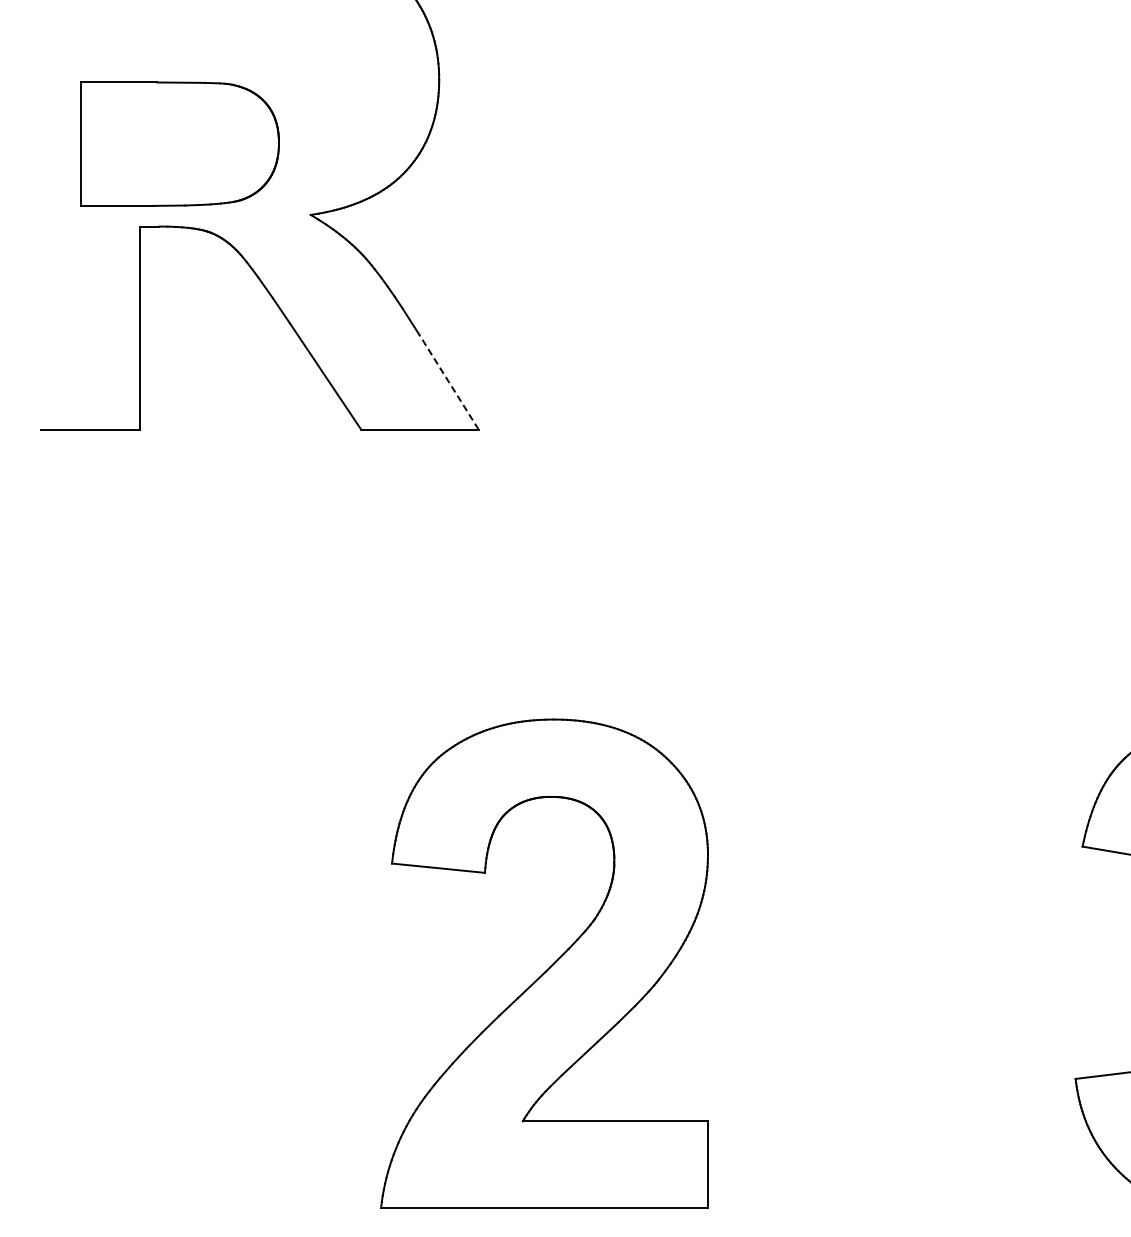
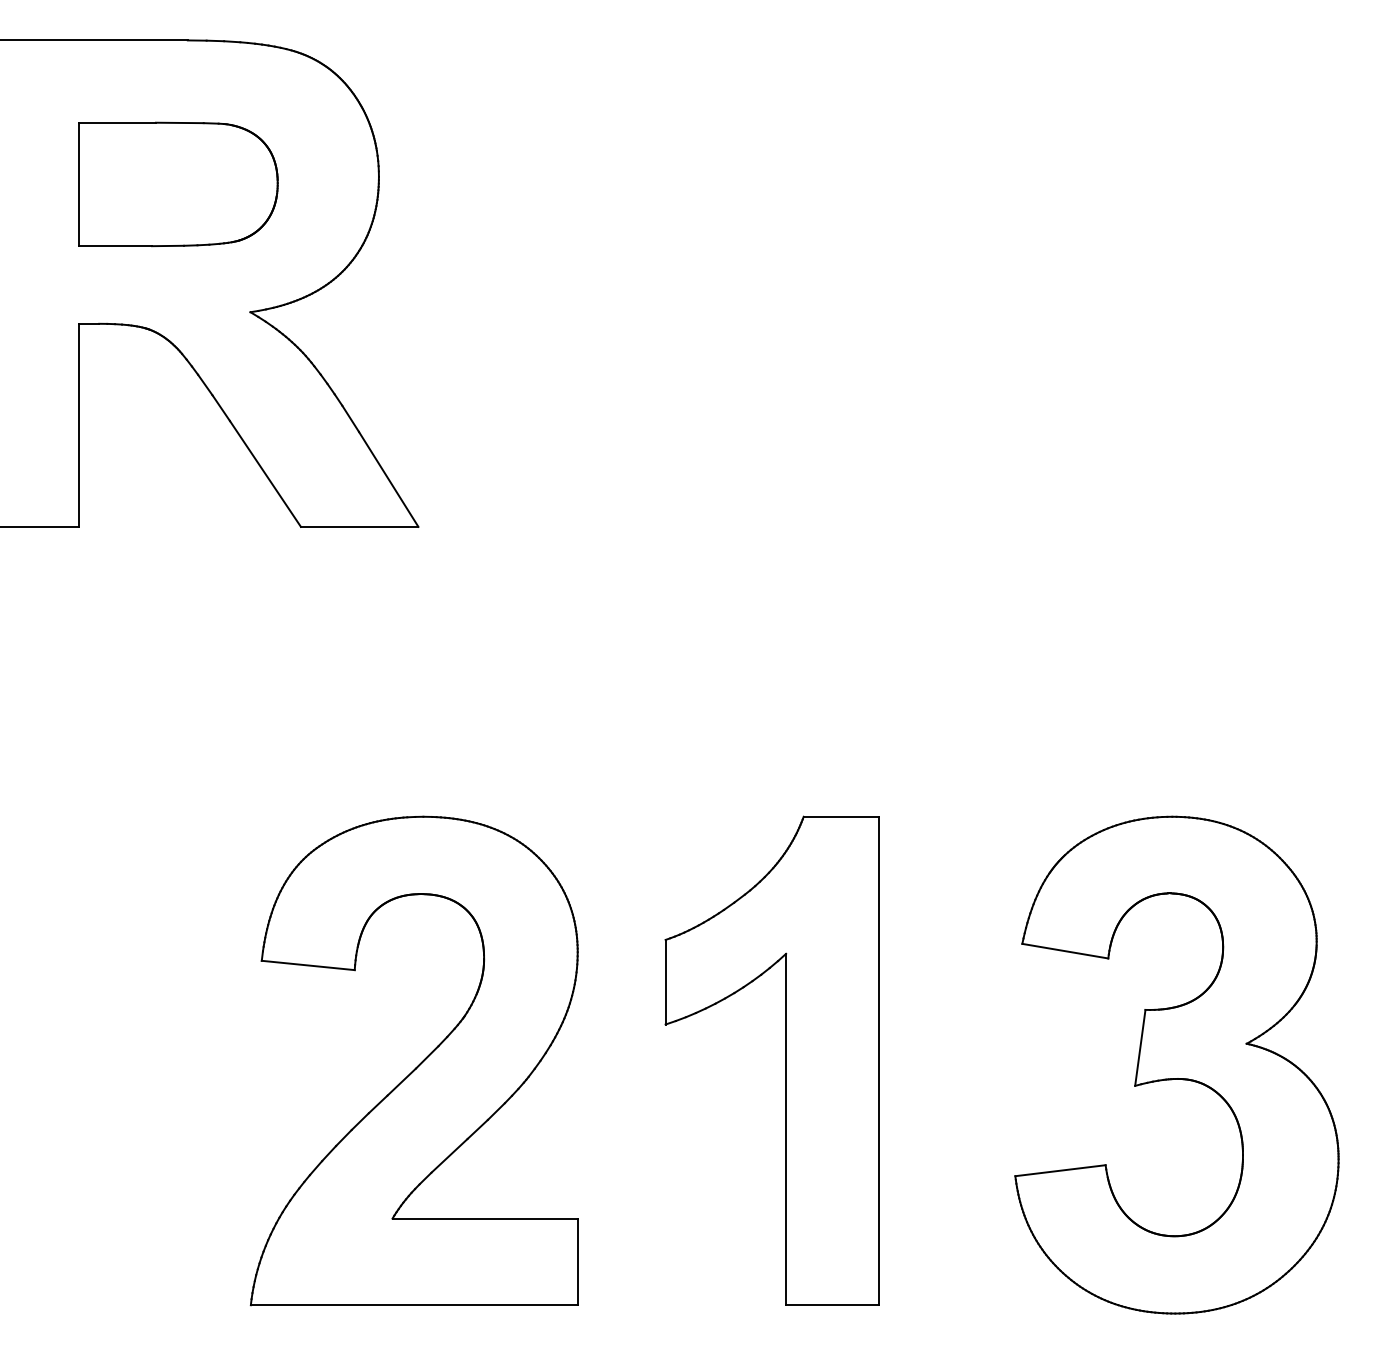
part: (179, 144) -> (178, 184), moved
line: (448, 382) -> (388, 479), dashed -> solid
part: (845, 963) -> (785, 1060), added
part: (548, 967) -> (418, 1064), moved

